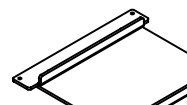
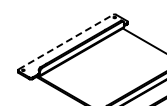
line: (71, 44) -> (65, 42), solid -> dashed

